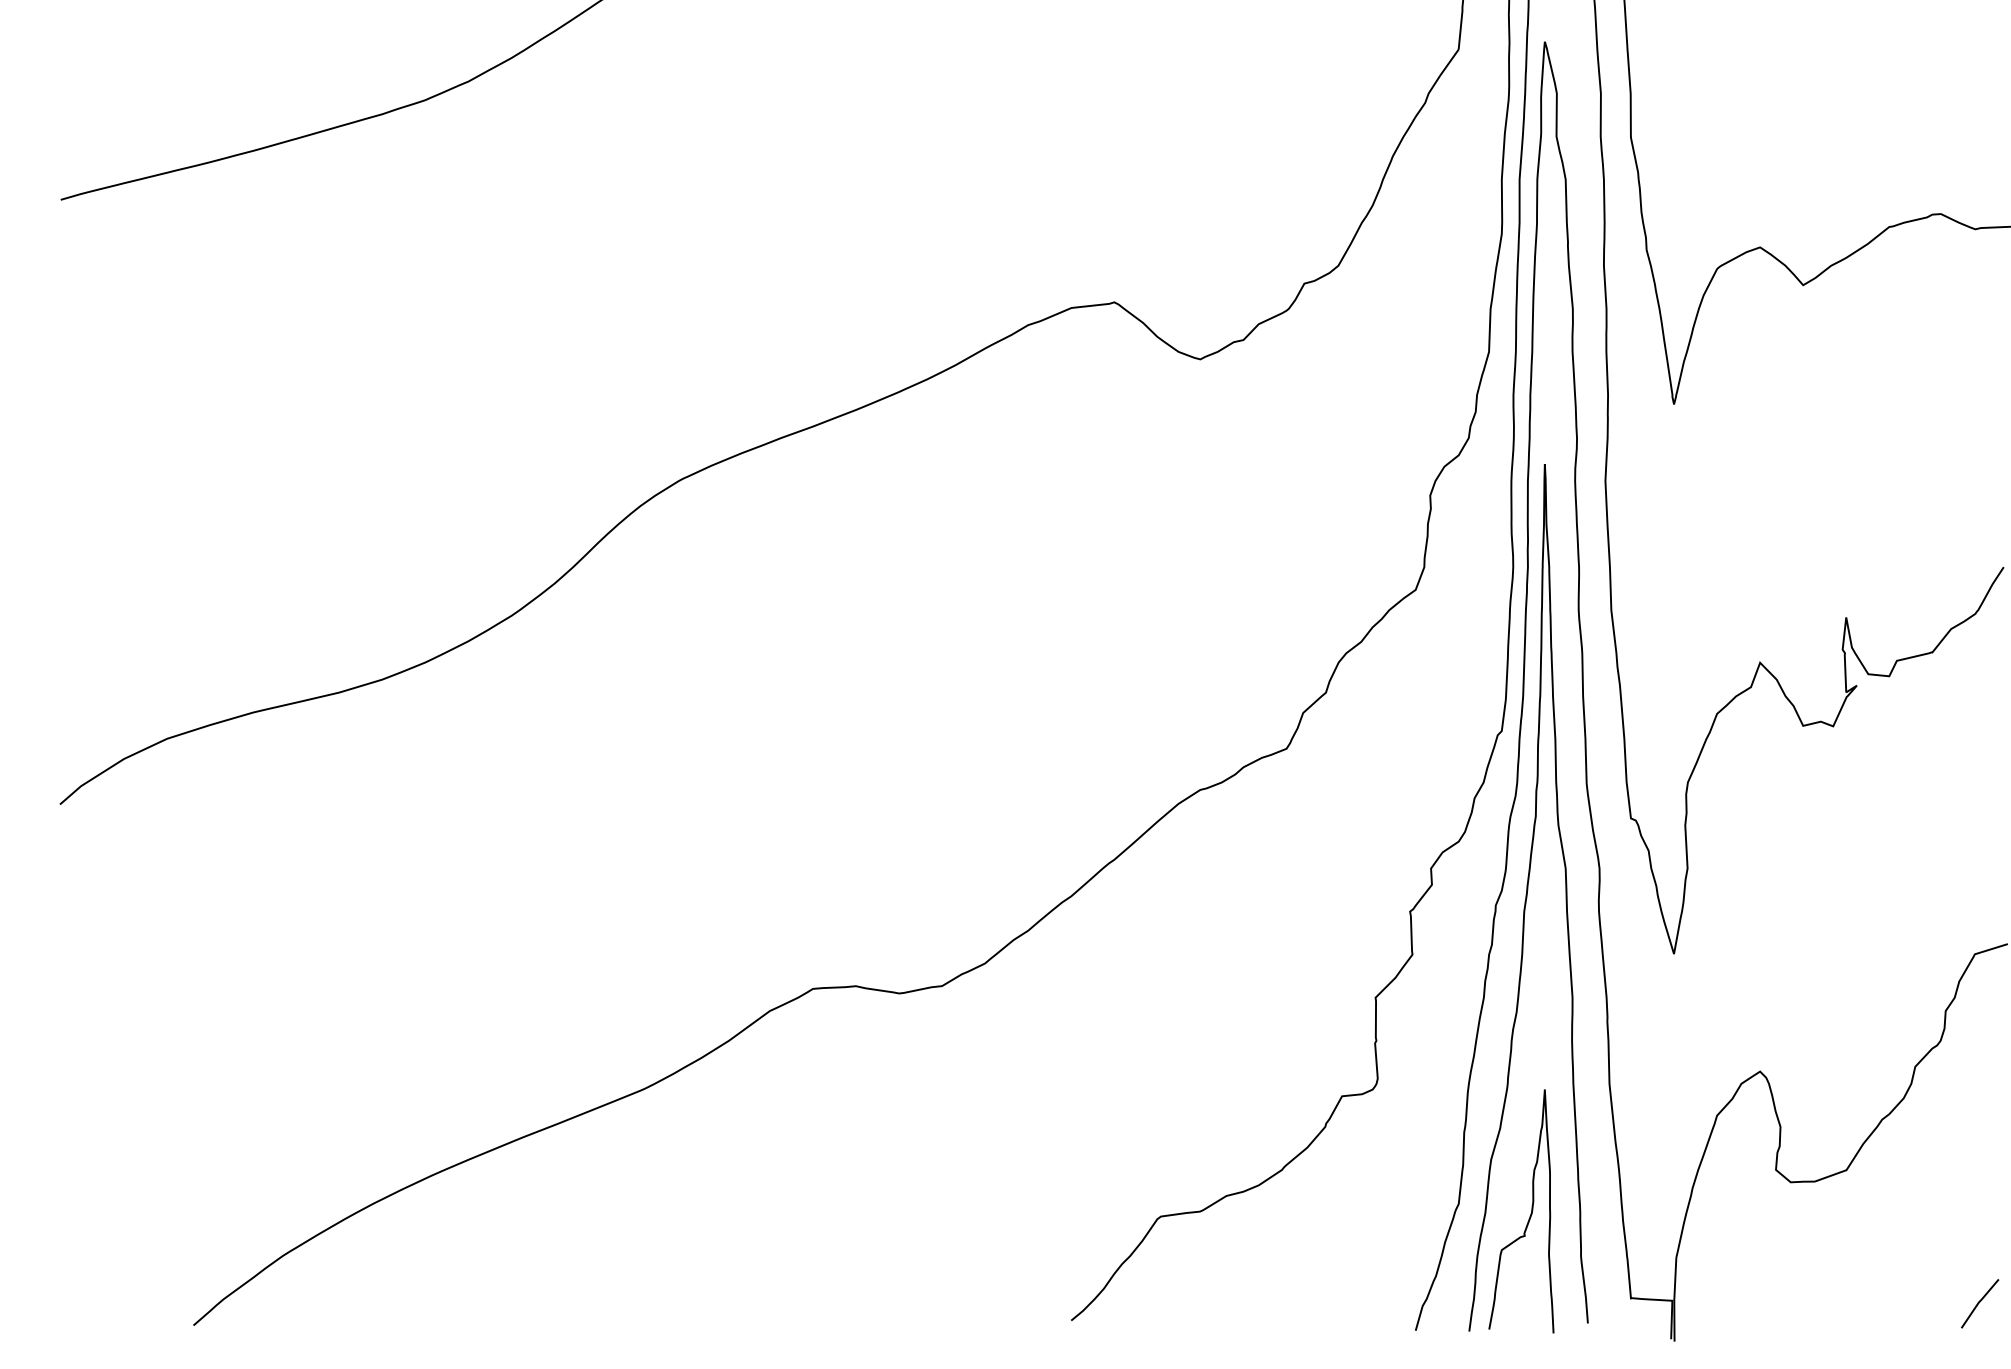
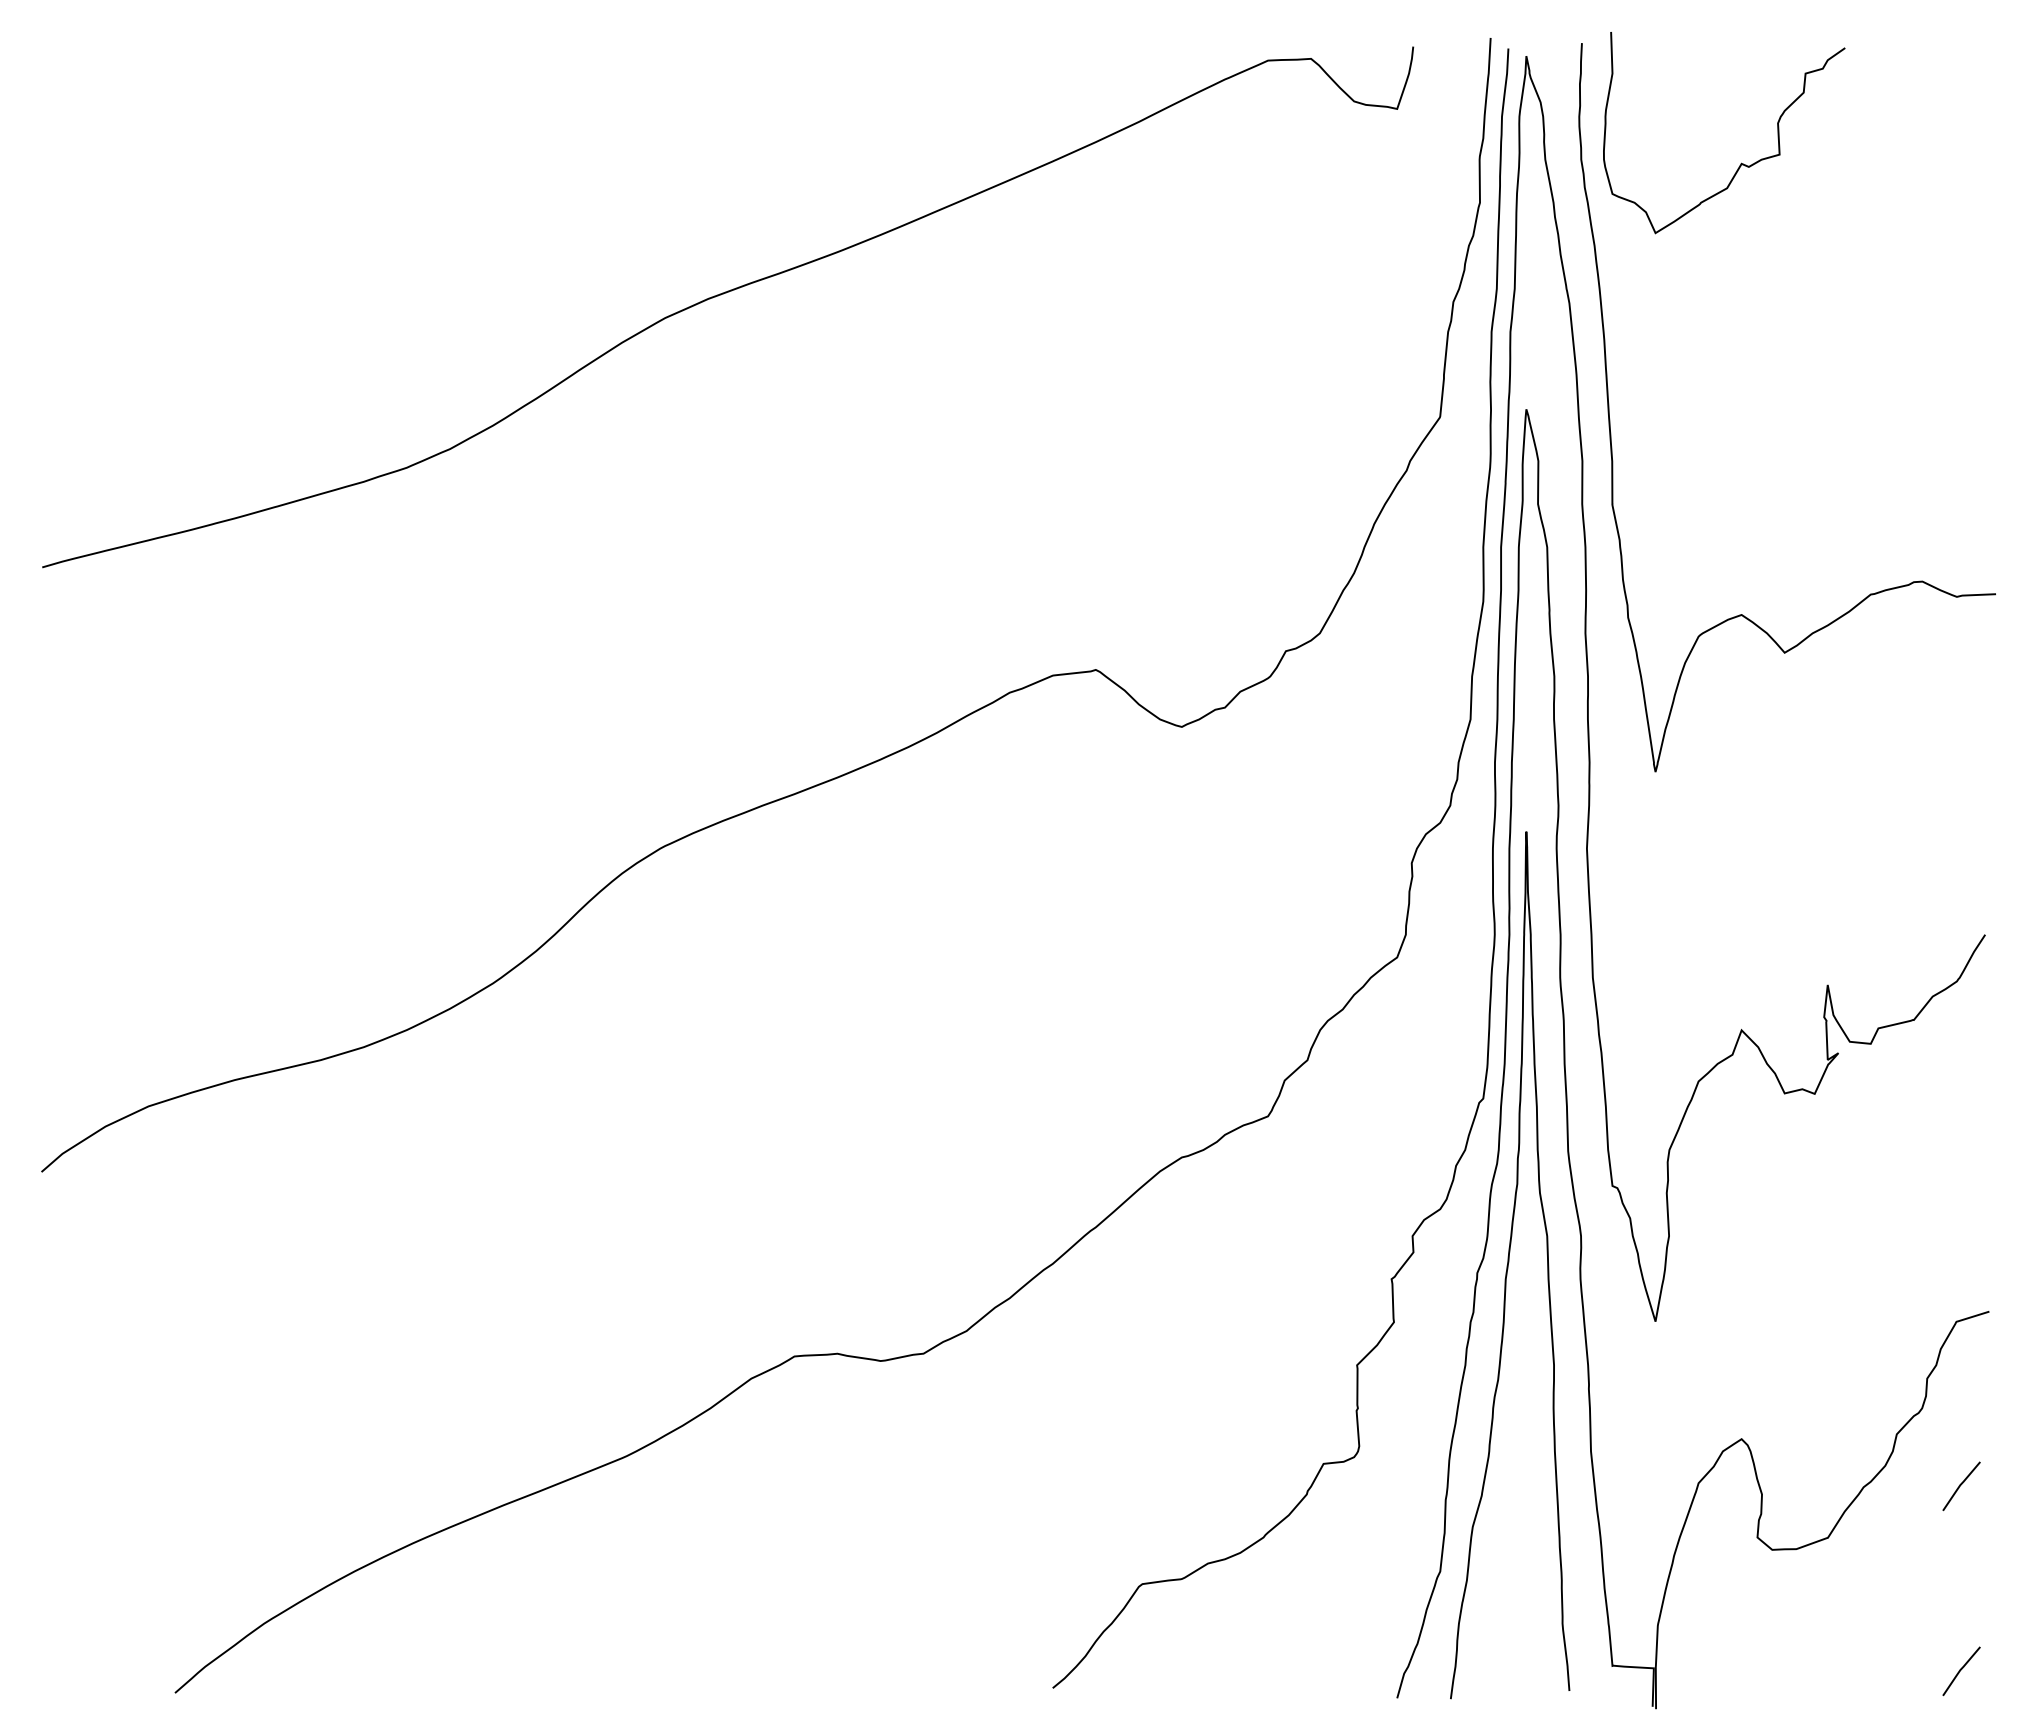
line: (1979, 1117) -> (1961, 1485), added
curve: (1529, 1214) -> (1511, 1582), removed

